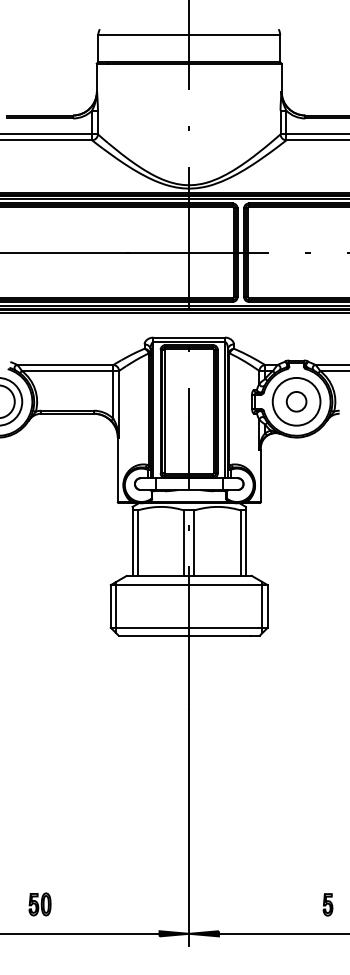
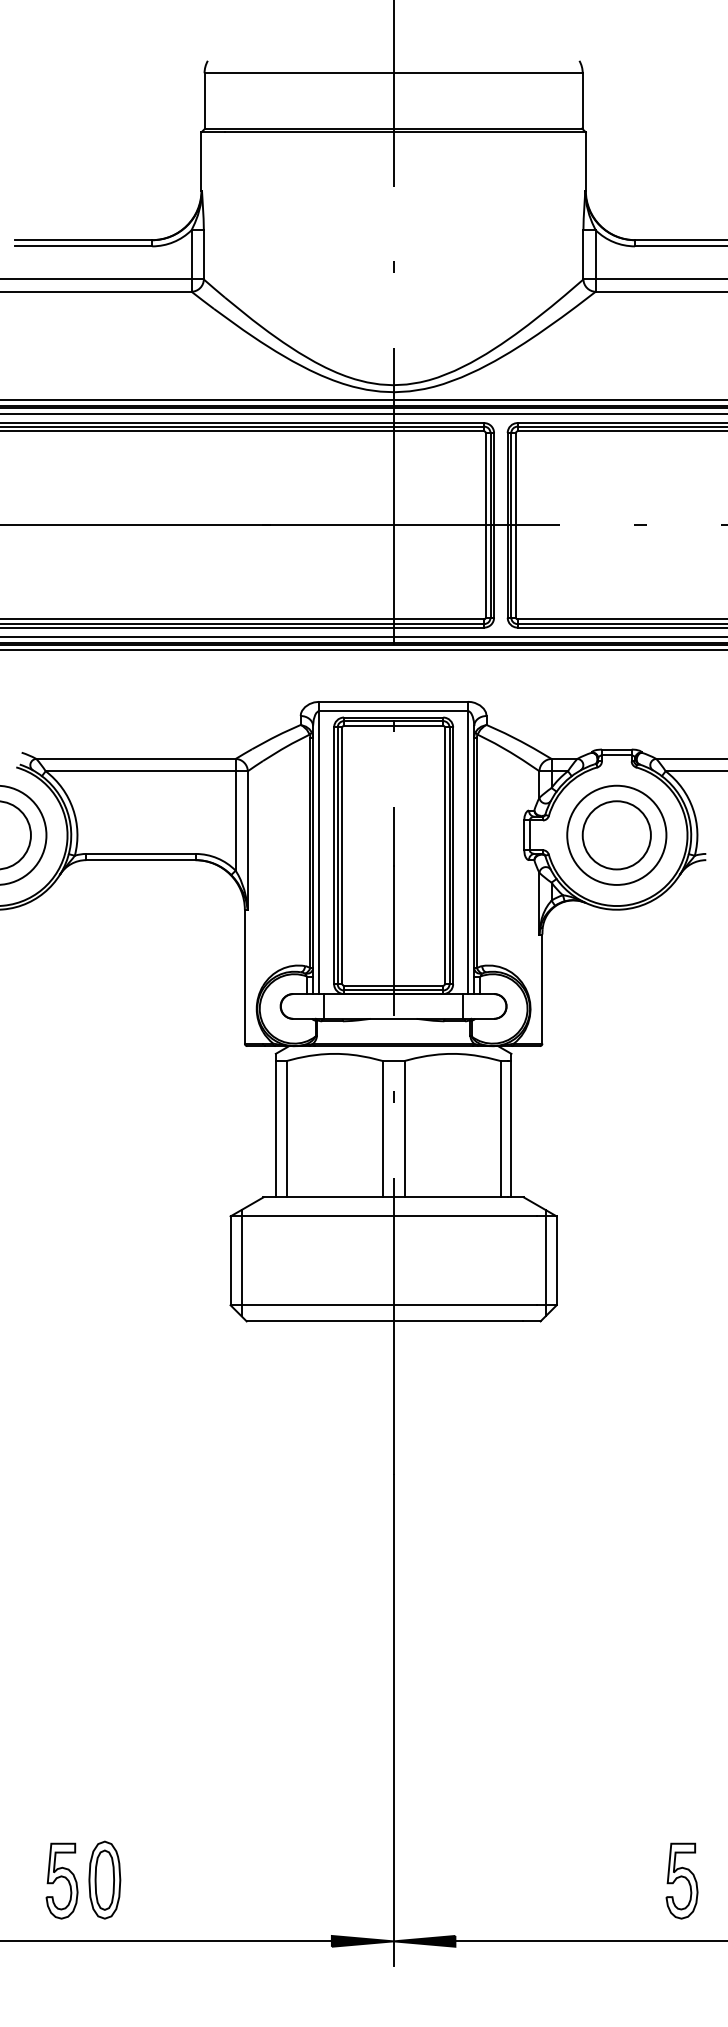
circle: (296, 401) -> (616, 834), size x1.67
part: (39, 904) -> (82, 1880), size x1.67
part: (327, 904) -> (681, 1880), size x1.67

